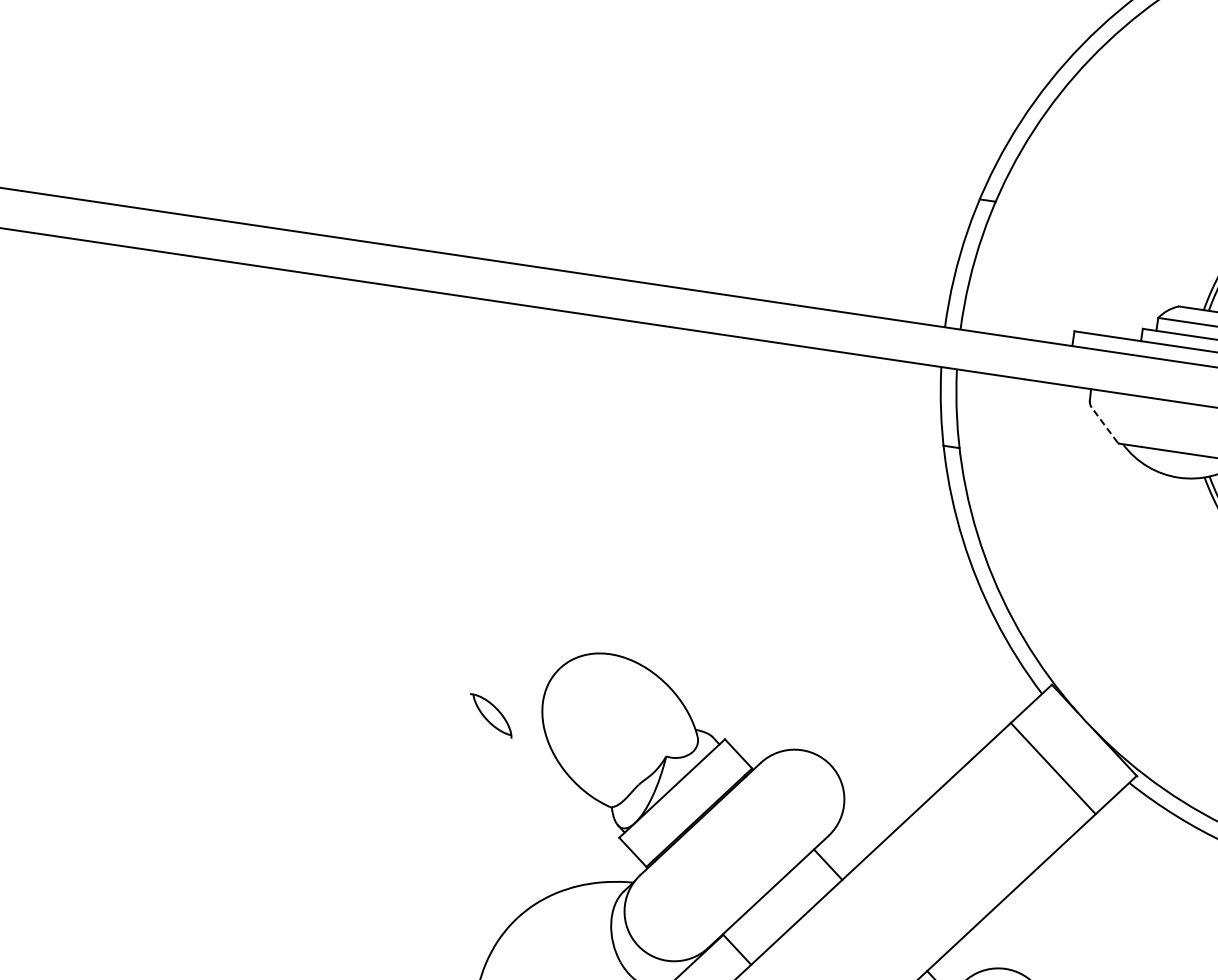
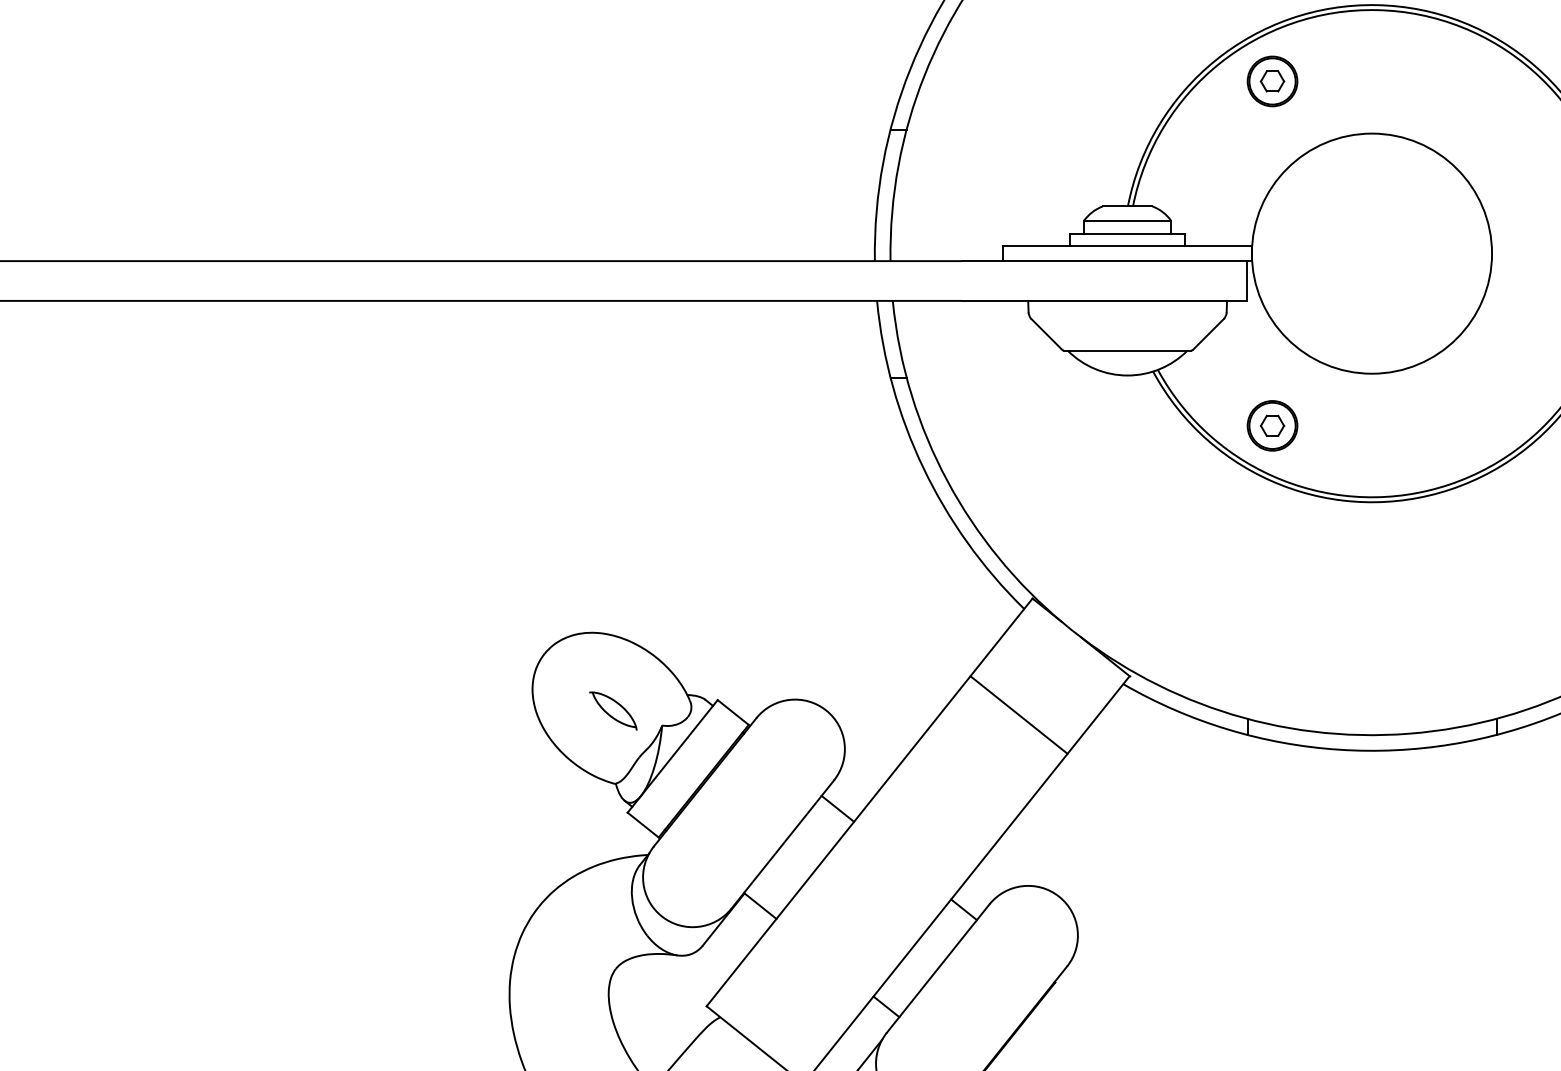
line: (1104, 425) -> (1046, 334), dashed -> solid
part: (491, 715) -> (613, 710), moved
line: (1052, 767) -> (1018, 714), moved

